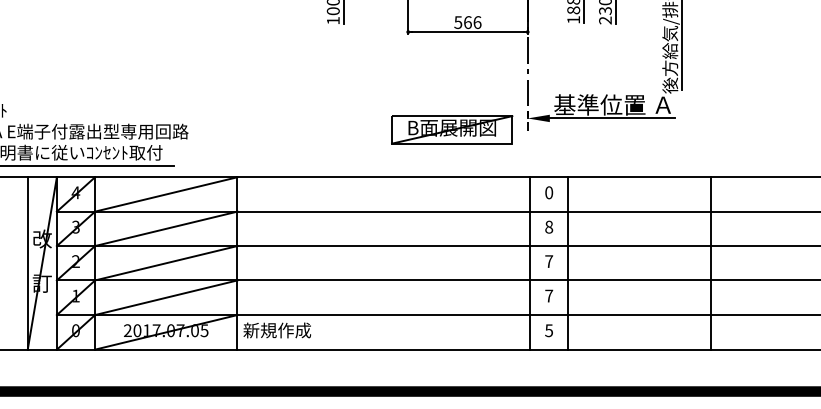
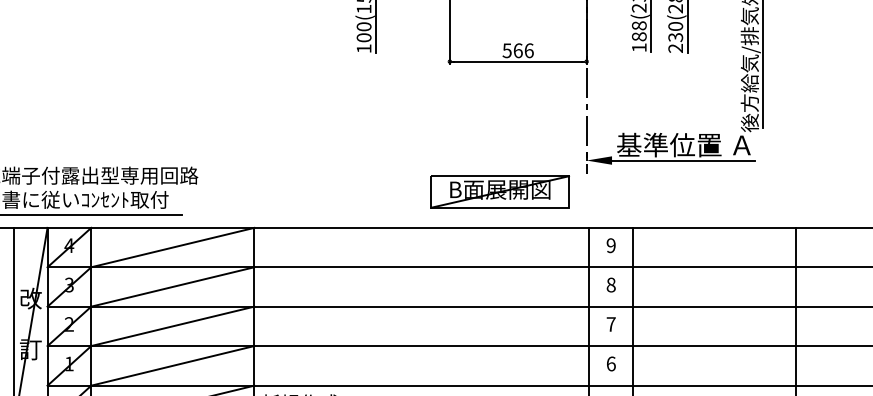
part: (452, 129) -> (500, 191), moved
text: (549, 192) -> (611, 245), 0 -> 9
text: (549, 295) -> (611, 363), 7 -> 6

